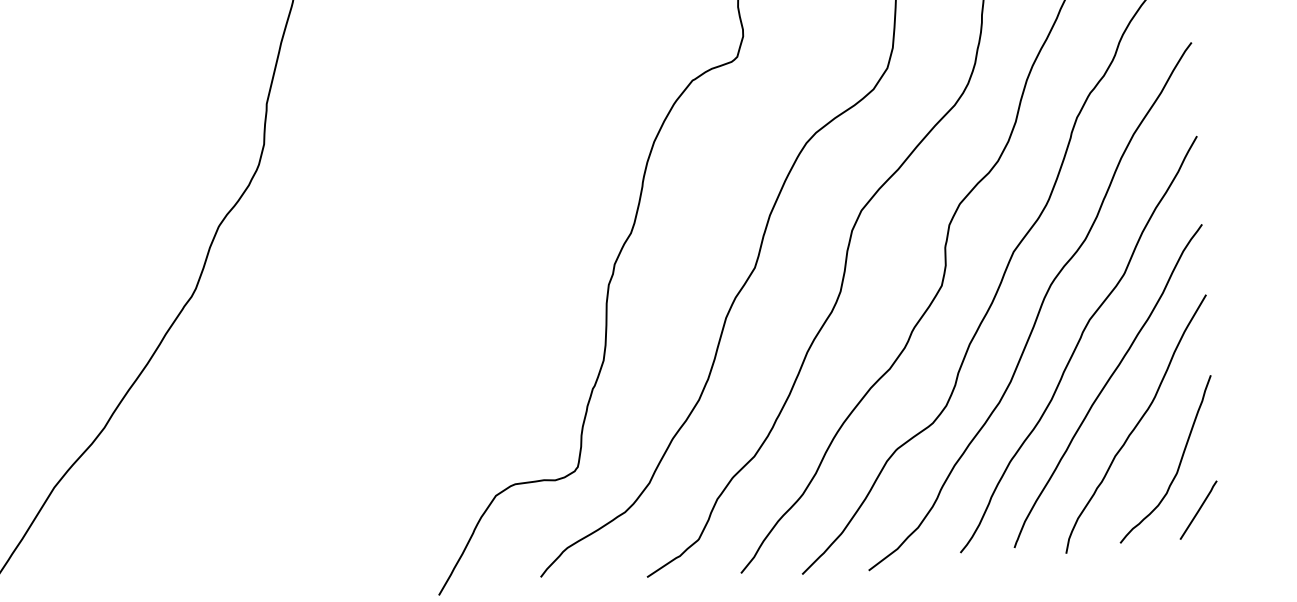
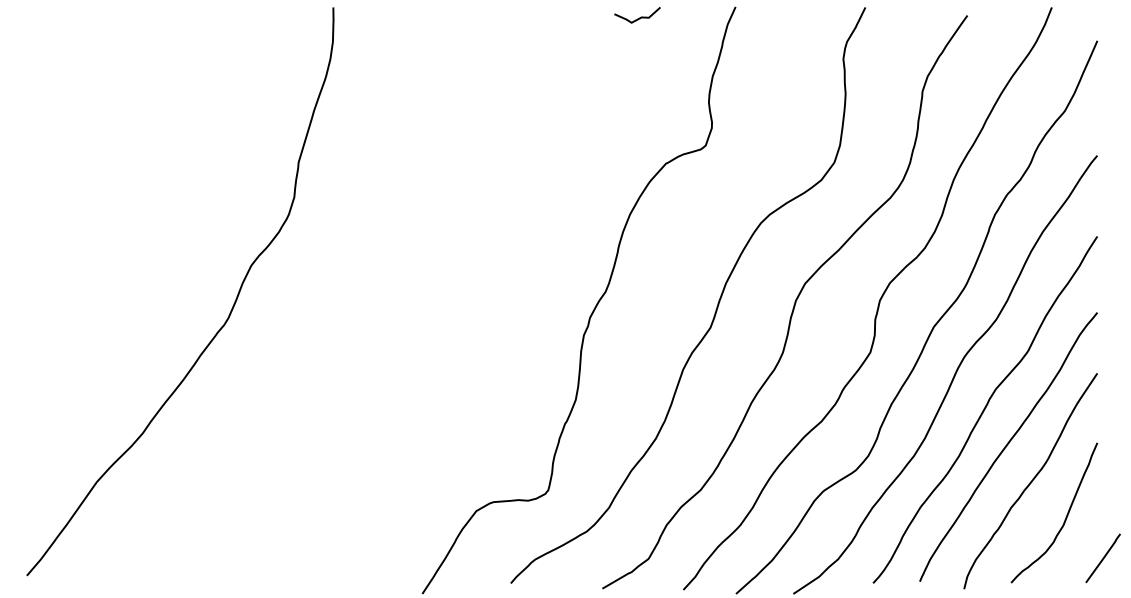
line: (1197, 510) -> (1102, 558), moved

